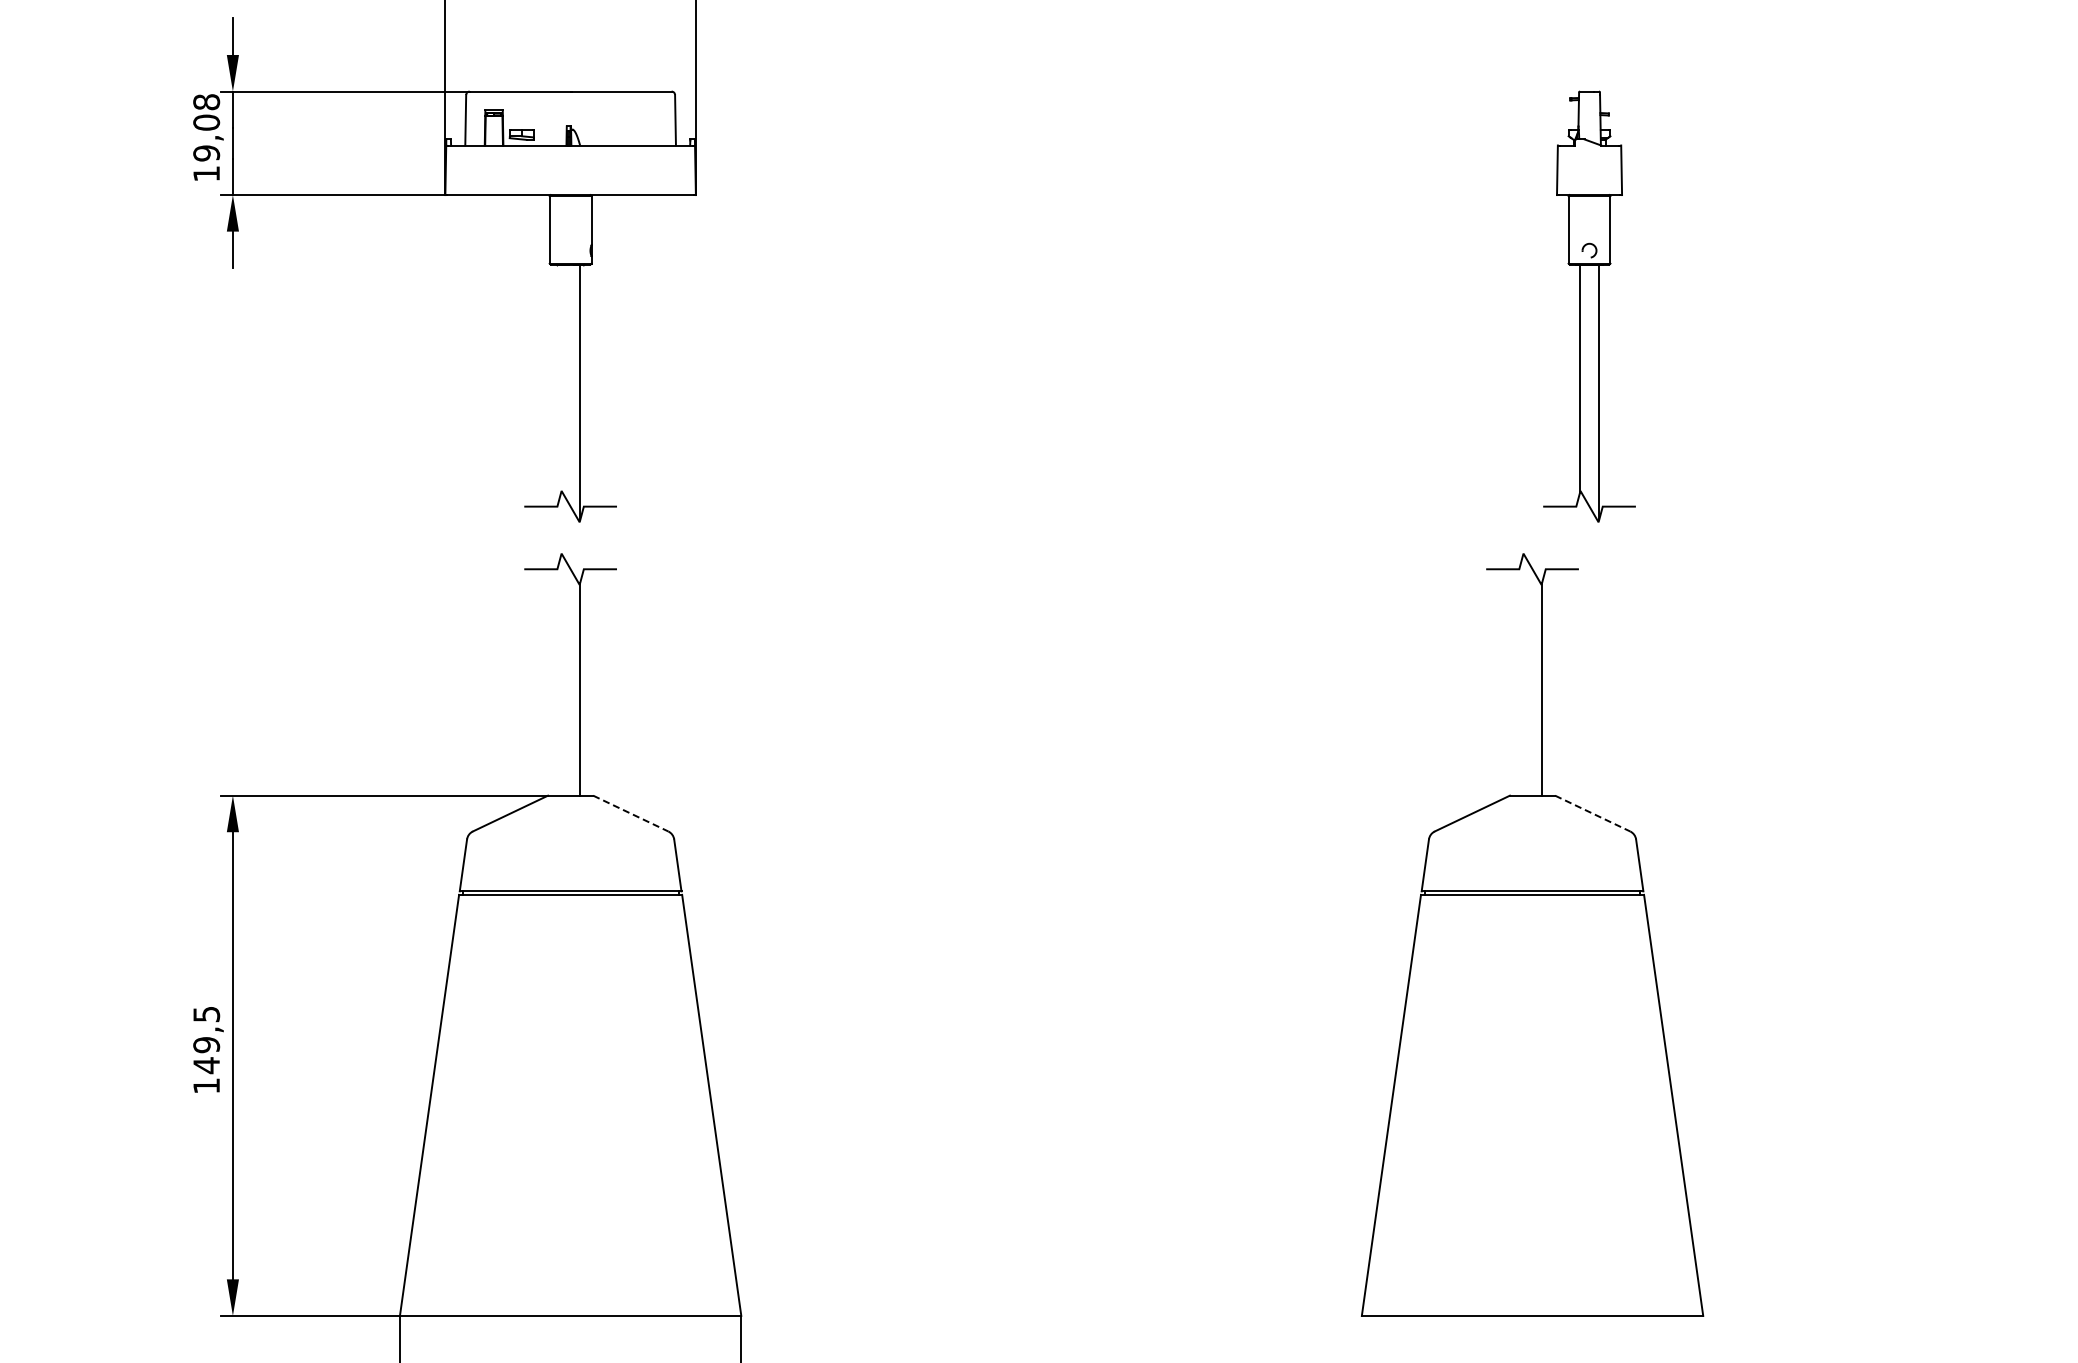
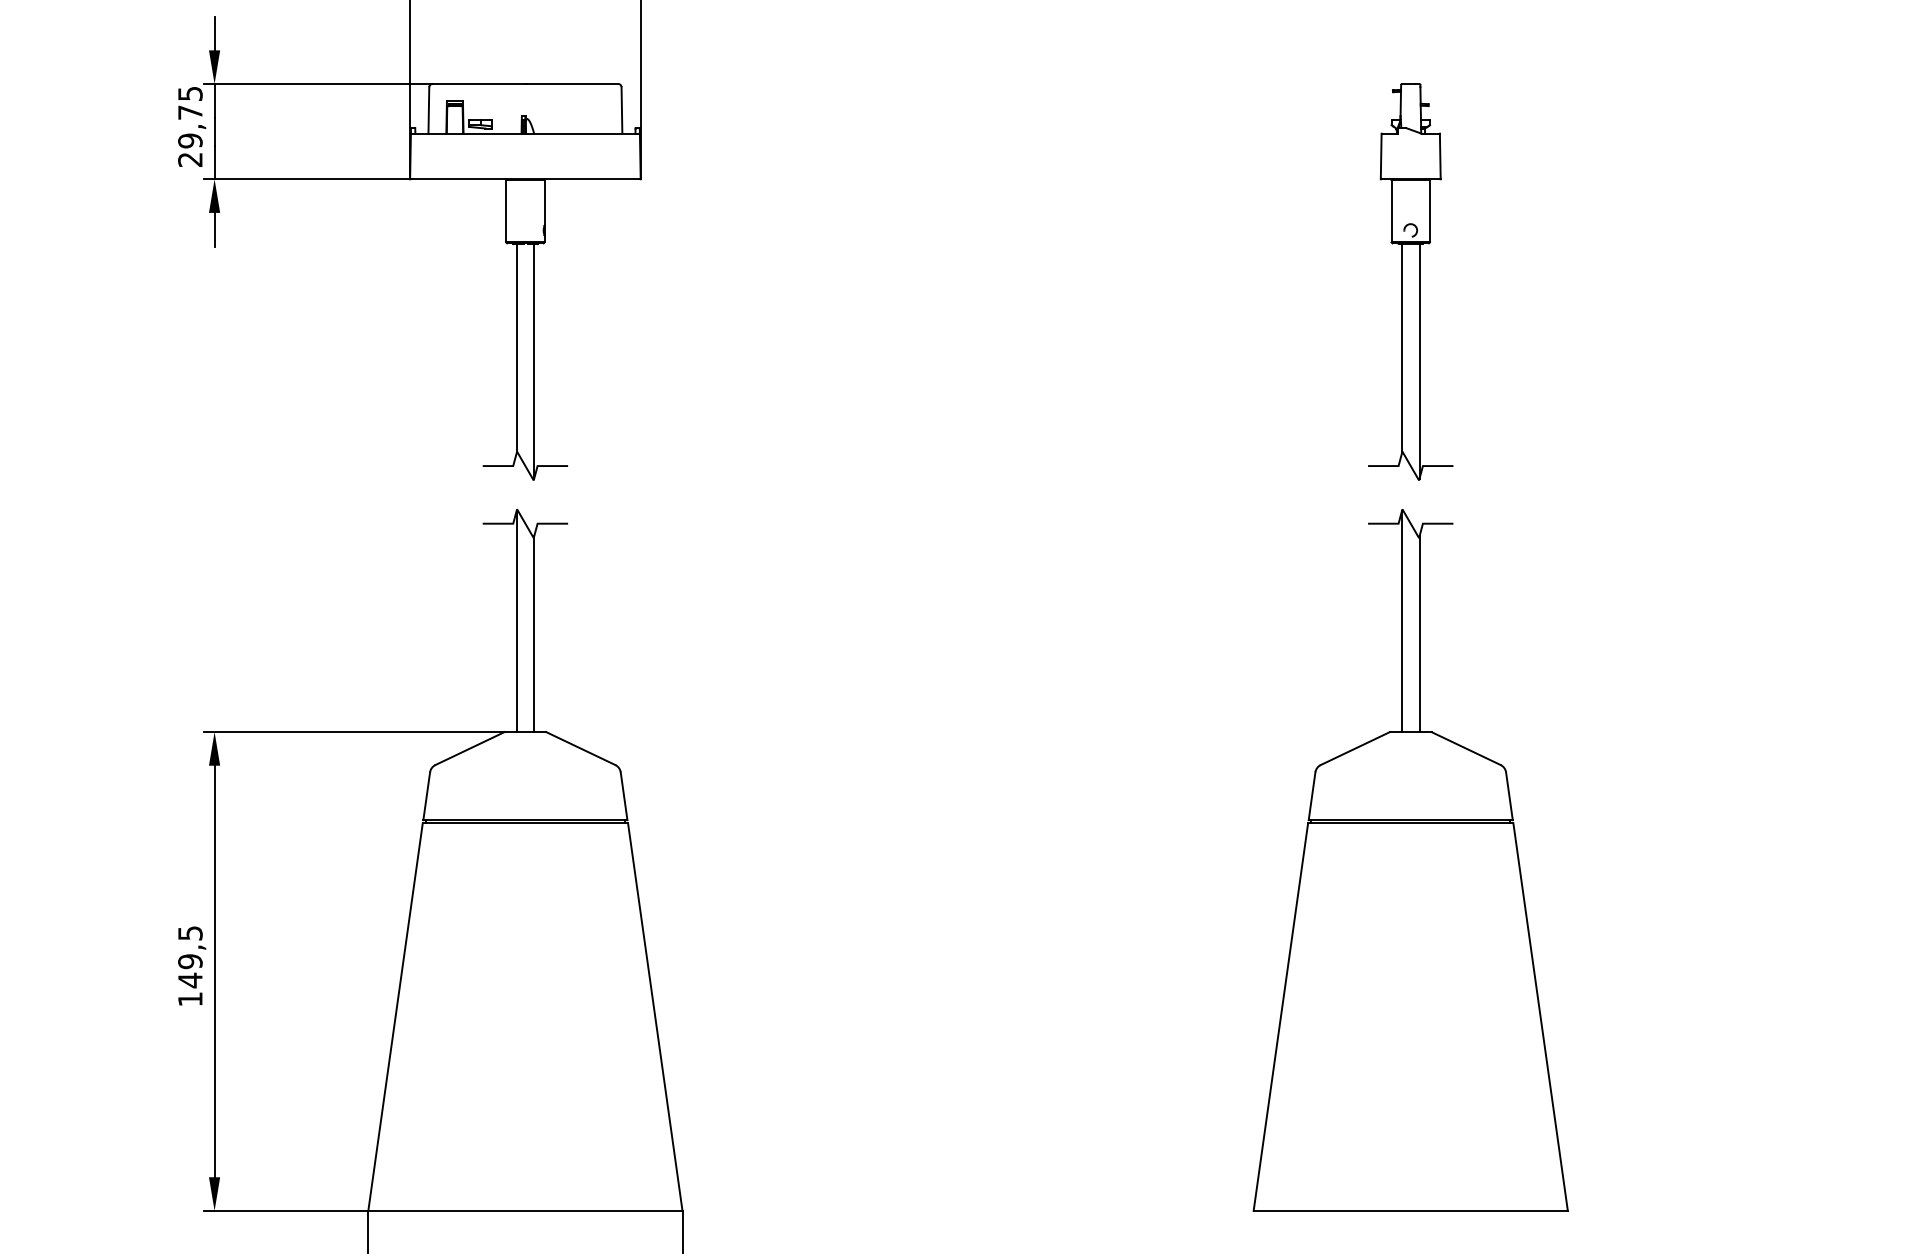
text: (206, 137) -> (190, 126), 19,08 -> 29,75
part: (1589, 306) -> (1410, 281), moved
line: (561, 378) -> (517, 348), added
line: (561, 675) -> (517, 621), added
line: (1522, 675) -> (1401, 621), added
line: (630, 813) -> (580, 748), dashed -> solid
line: (1592, 813) -> (1465, 748), dashed -> solid

